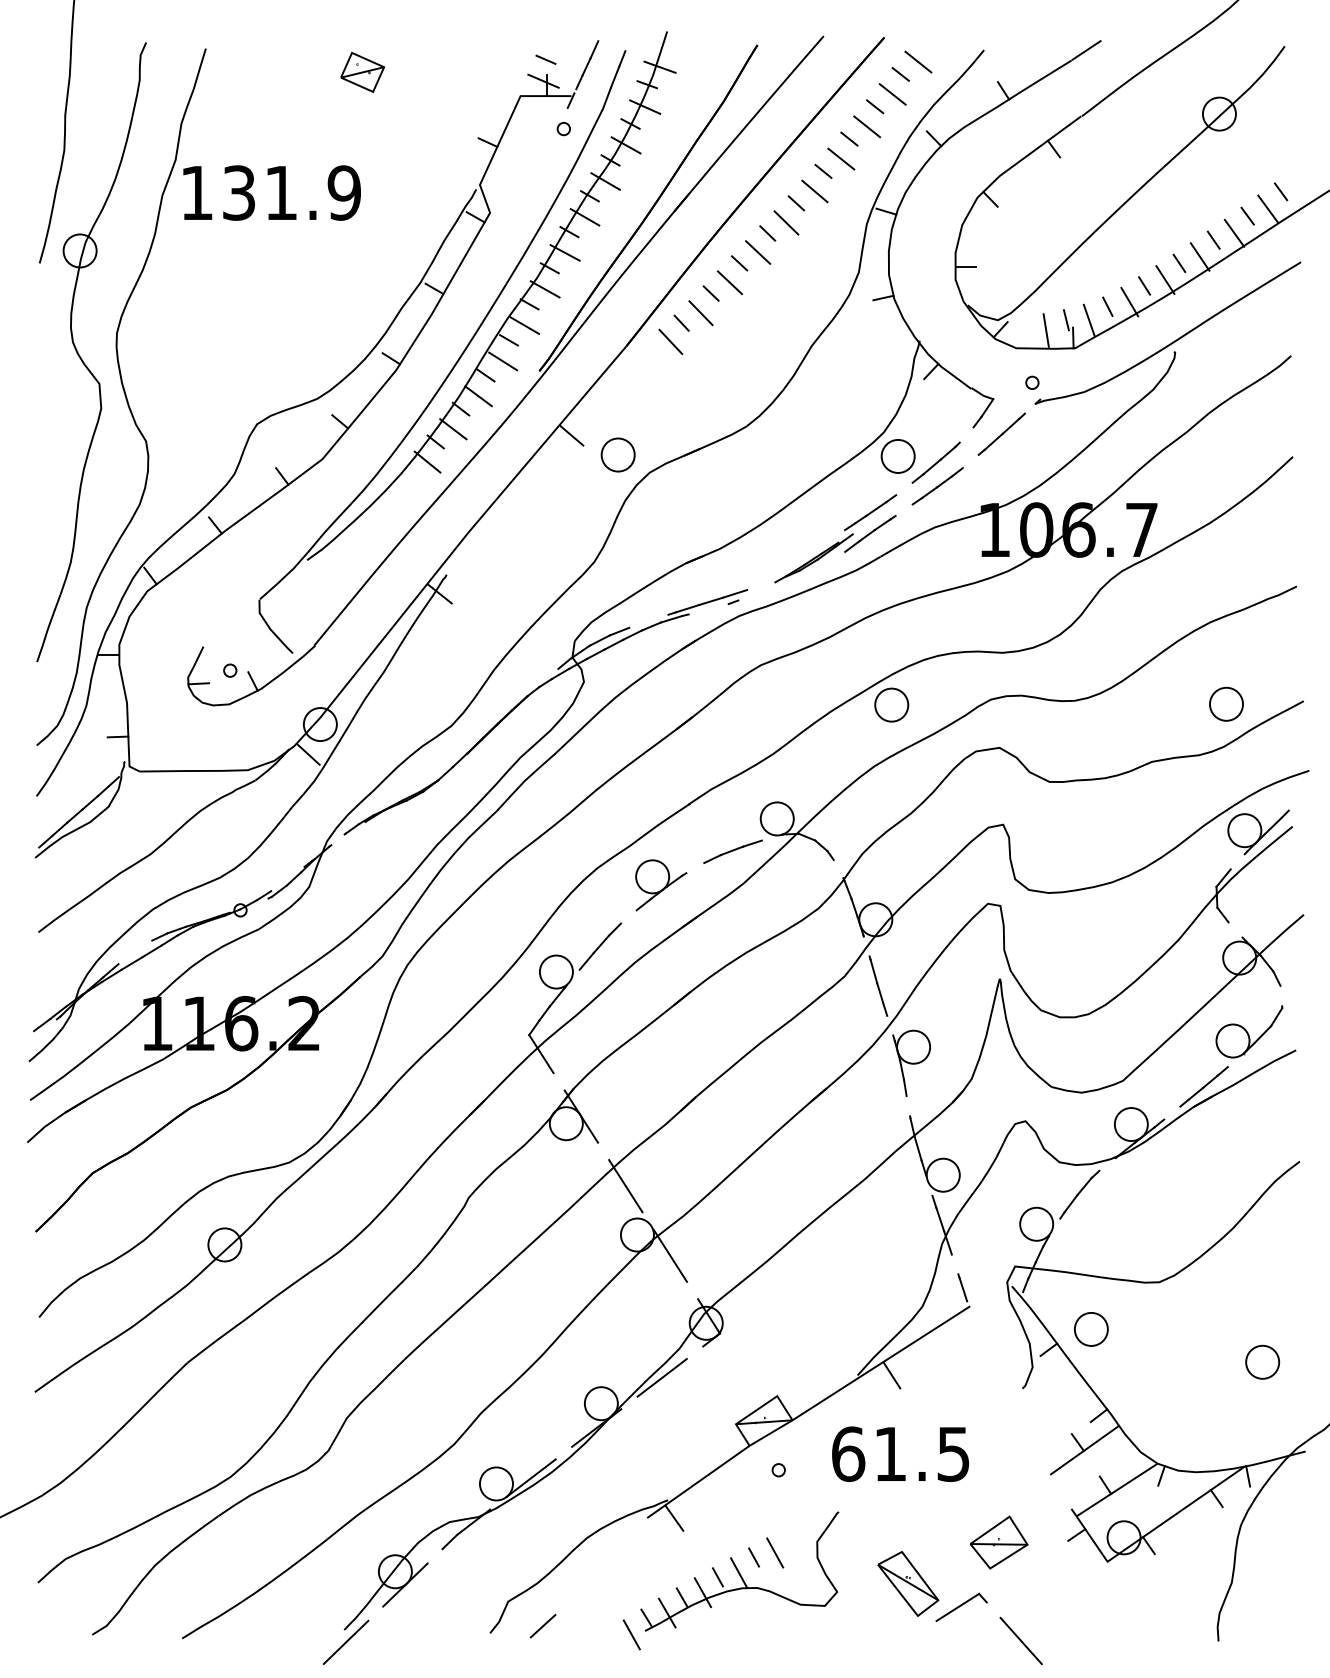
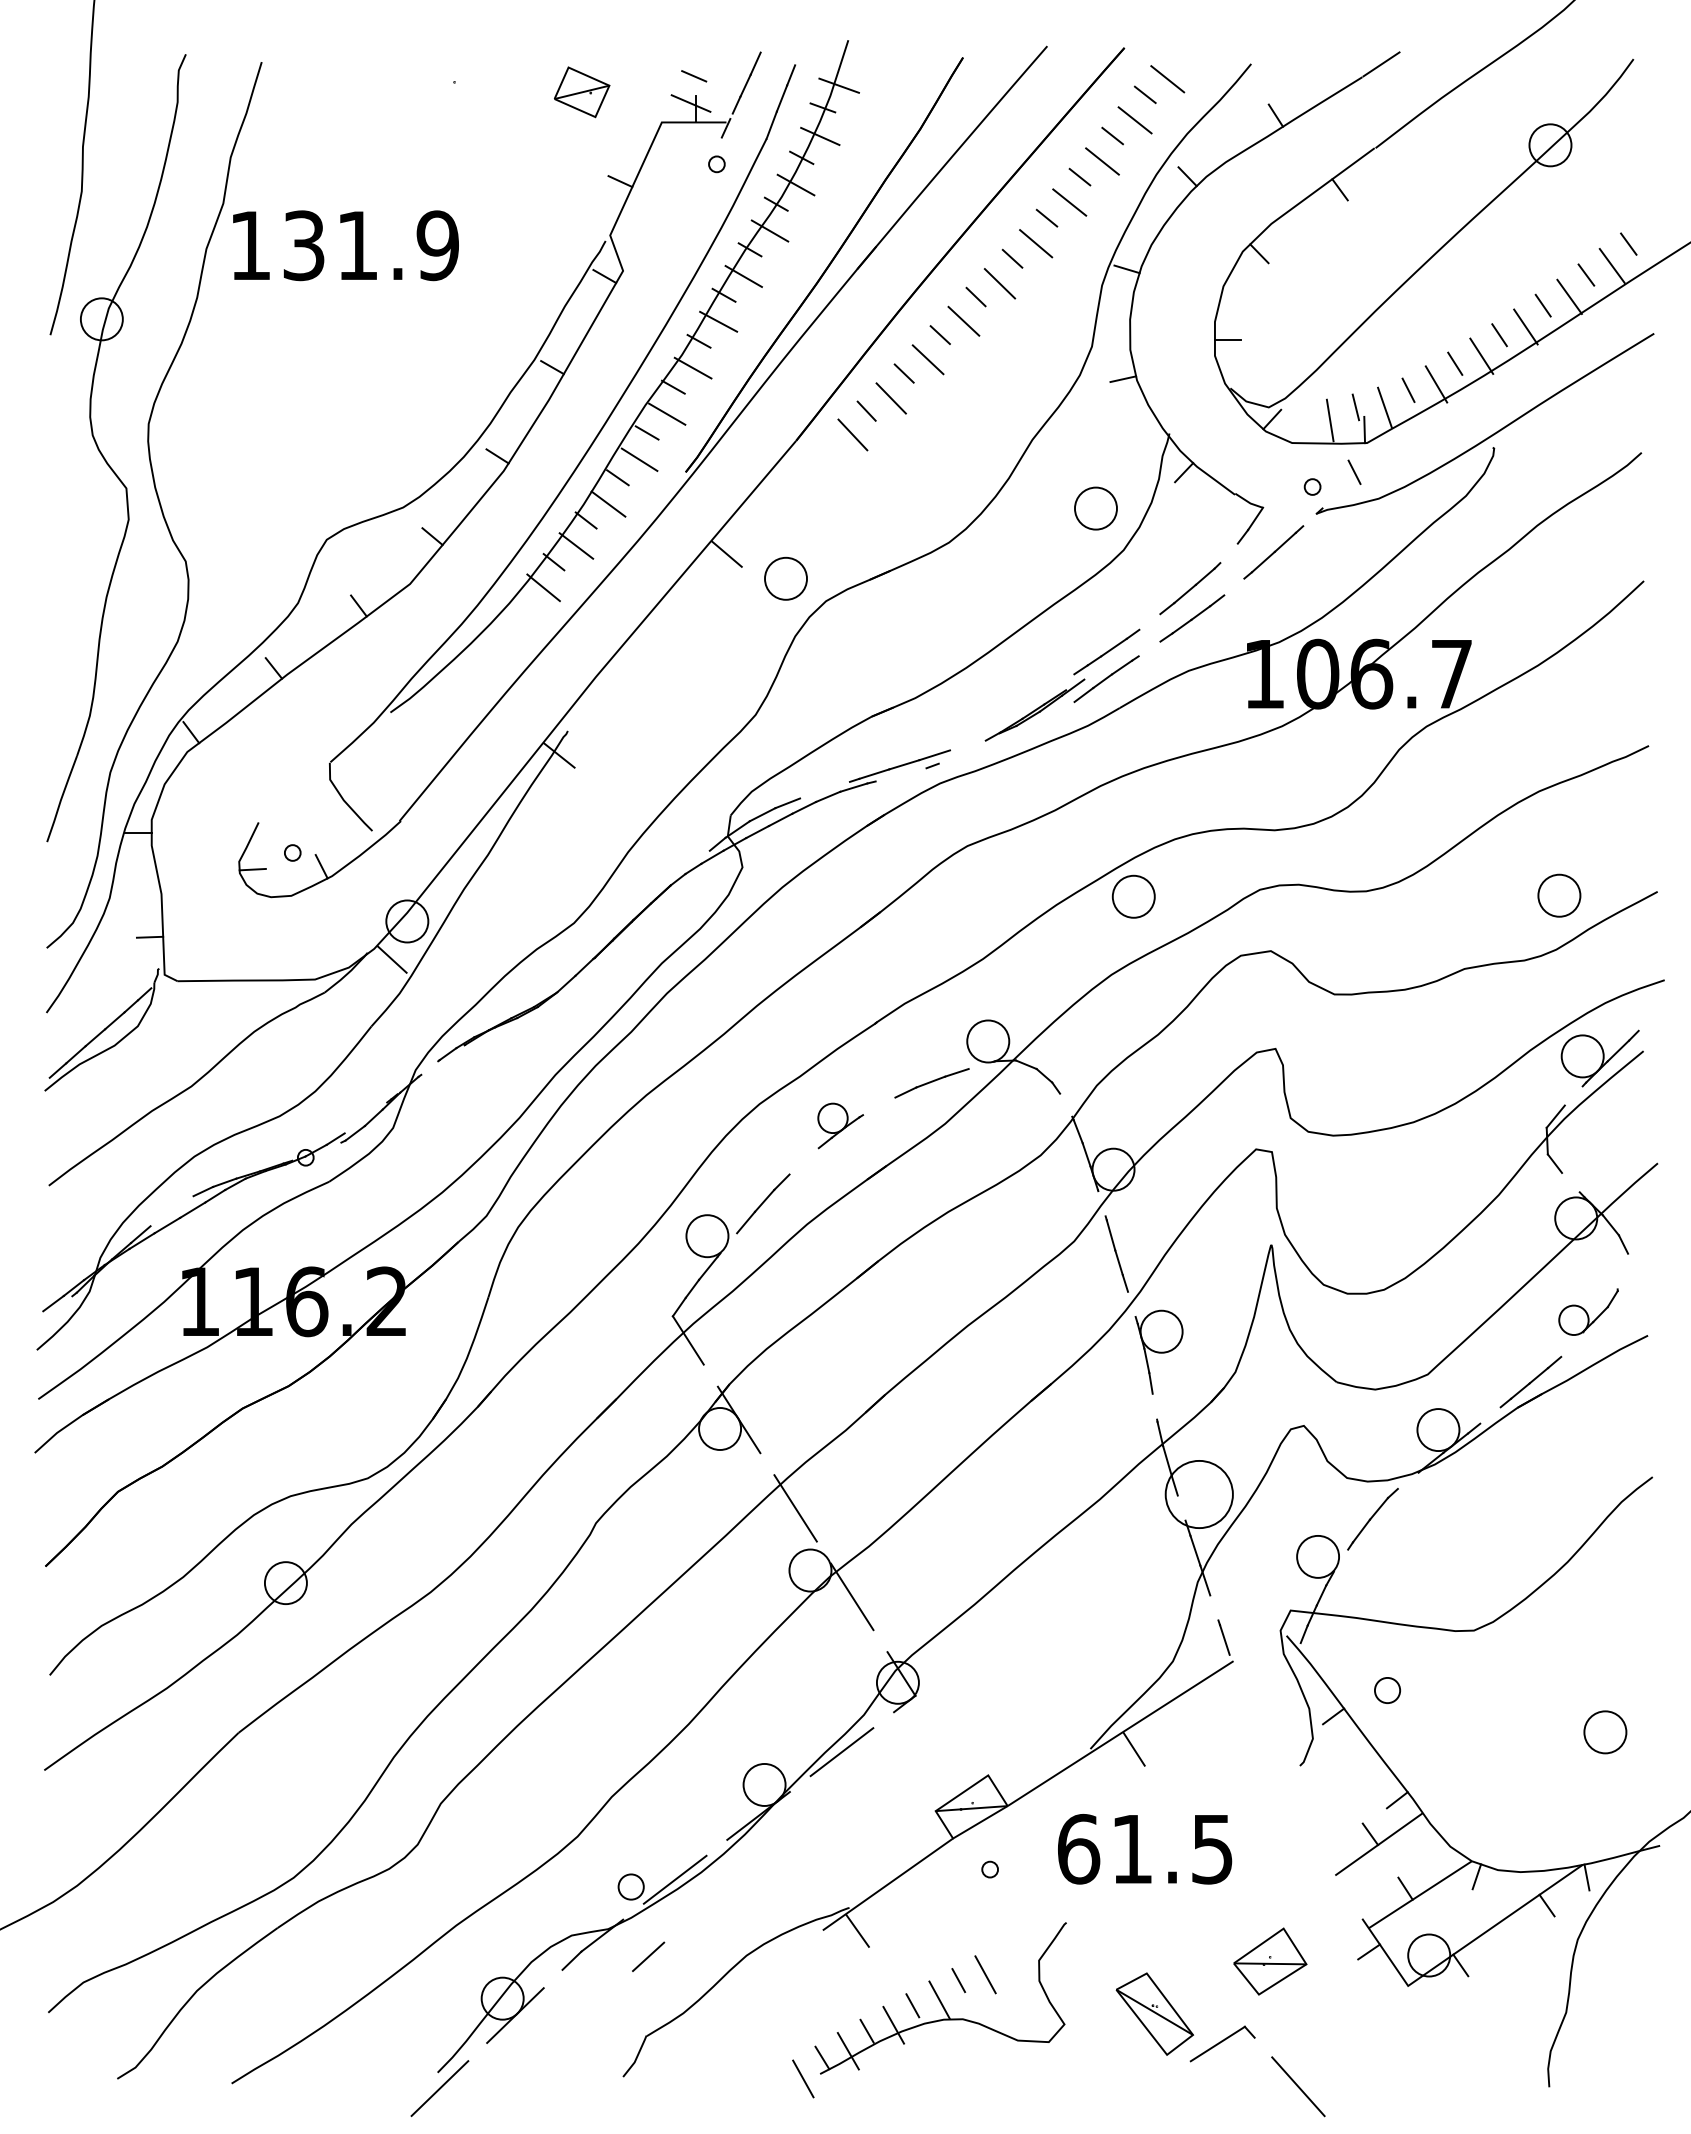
part: (362, 72) -> (582, 92), moved
line: (1065, 370) -> (1354, 471), added
part: (897, 456) -> (1095, 508), moved
part: (661, 885) -> (840, 1125), size x0.7
part: (1249, 1031) -> (1588, 1311), size x0.7
circle: (943, 1175) -> (1199, 1494), size x1.6
part: (1091, 1329) -> (1387, 1690), size x0.6
circle: (496, 1484) -> (631, 1887), size x0.6
line: (543, 1625) -> (648, 1956), moved

